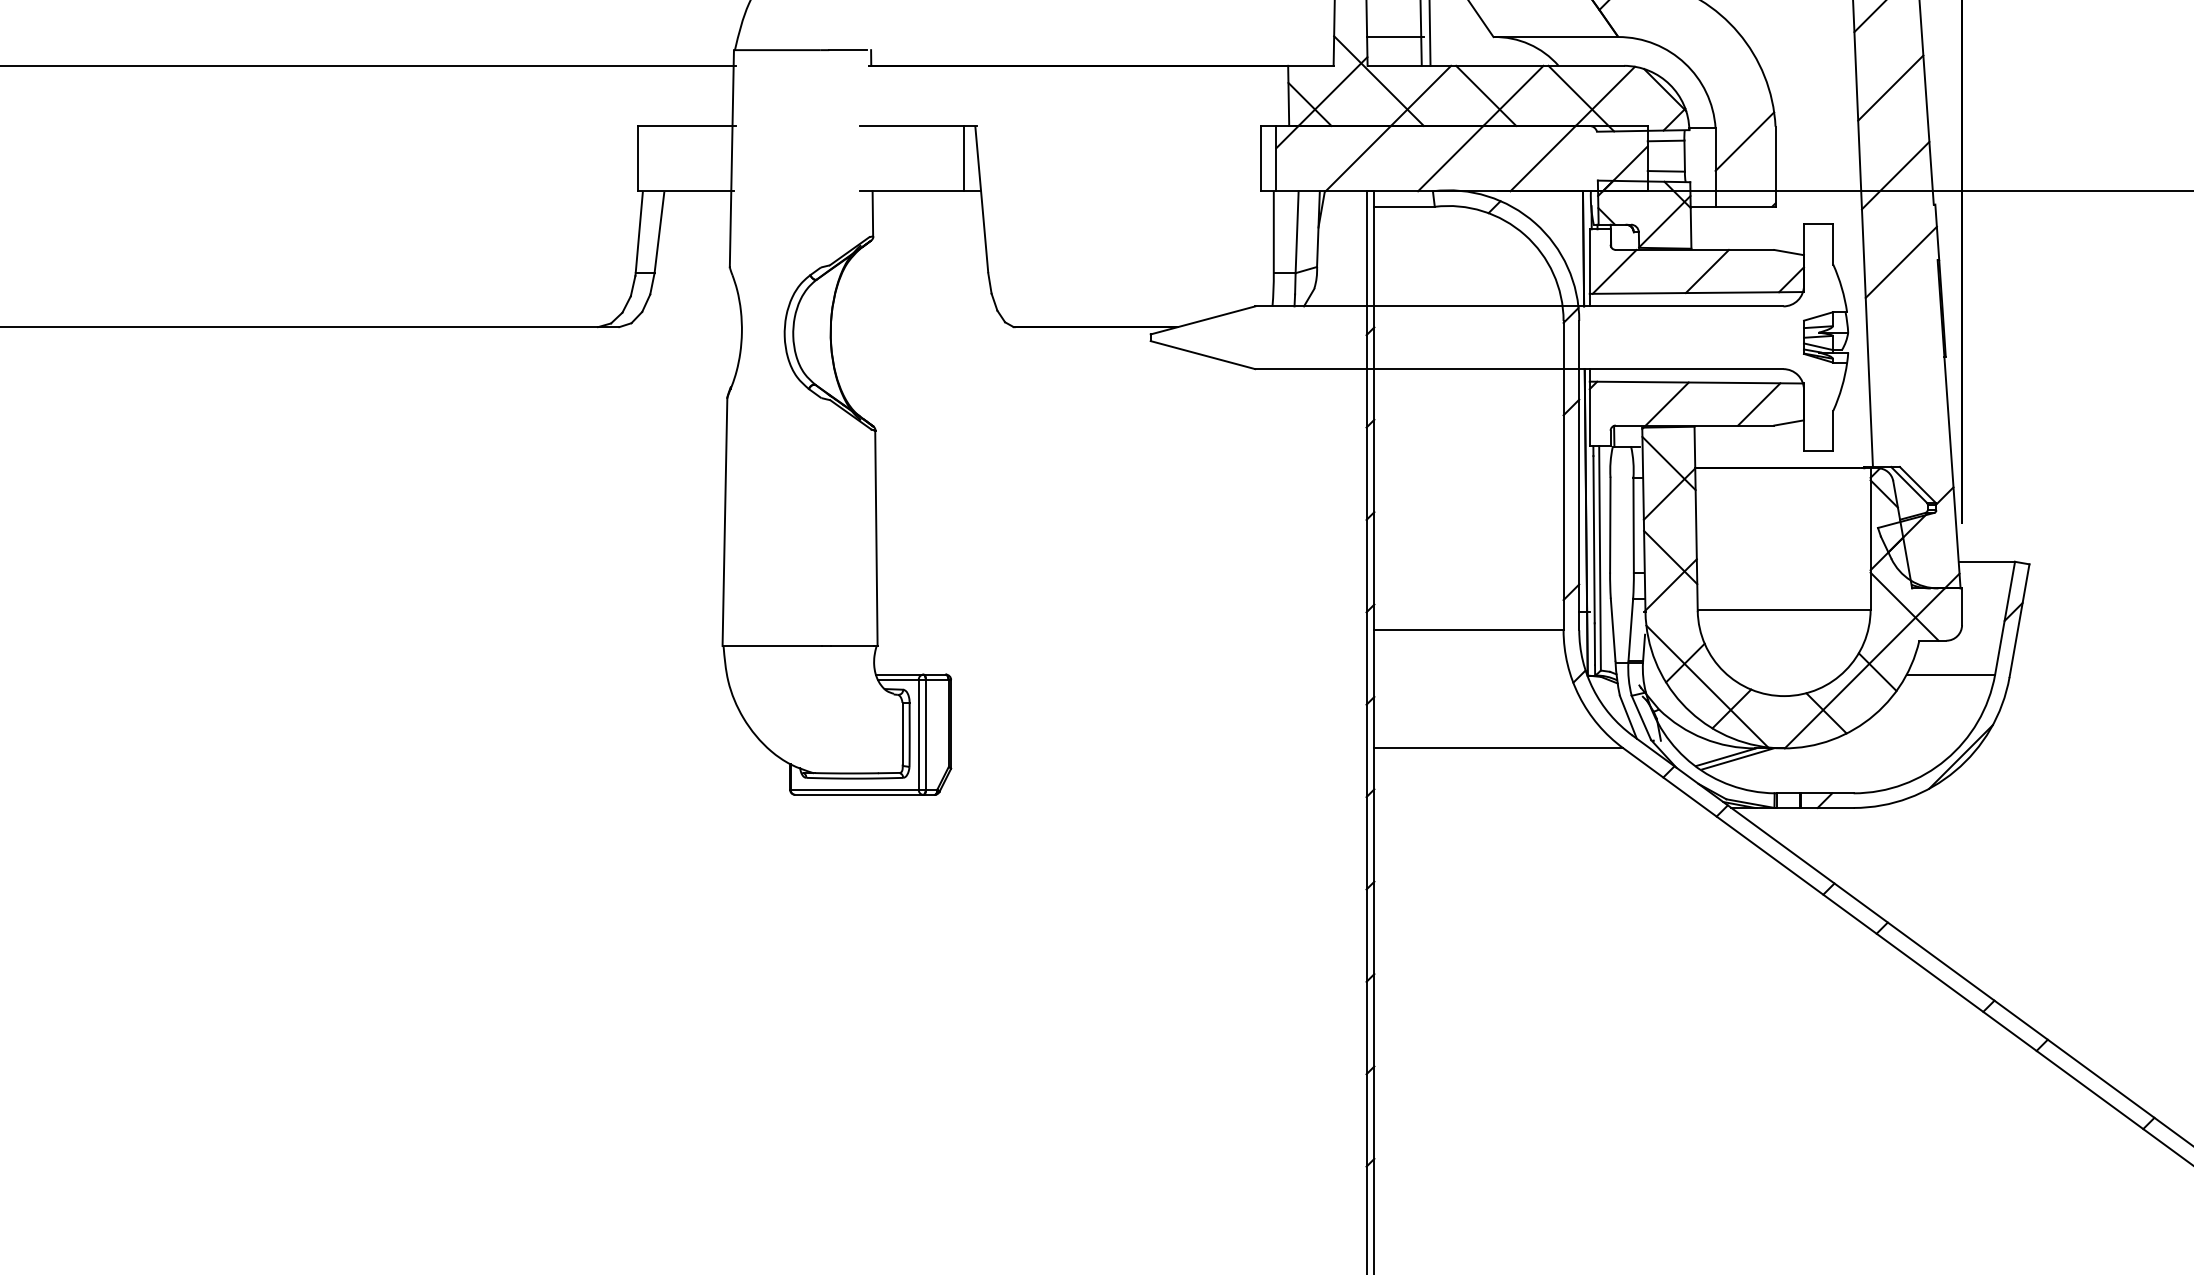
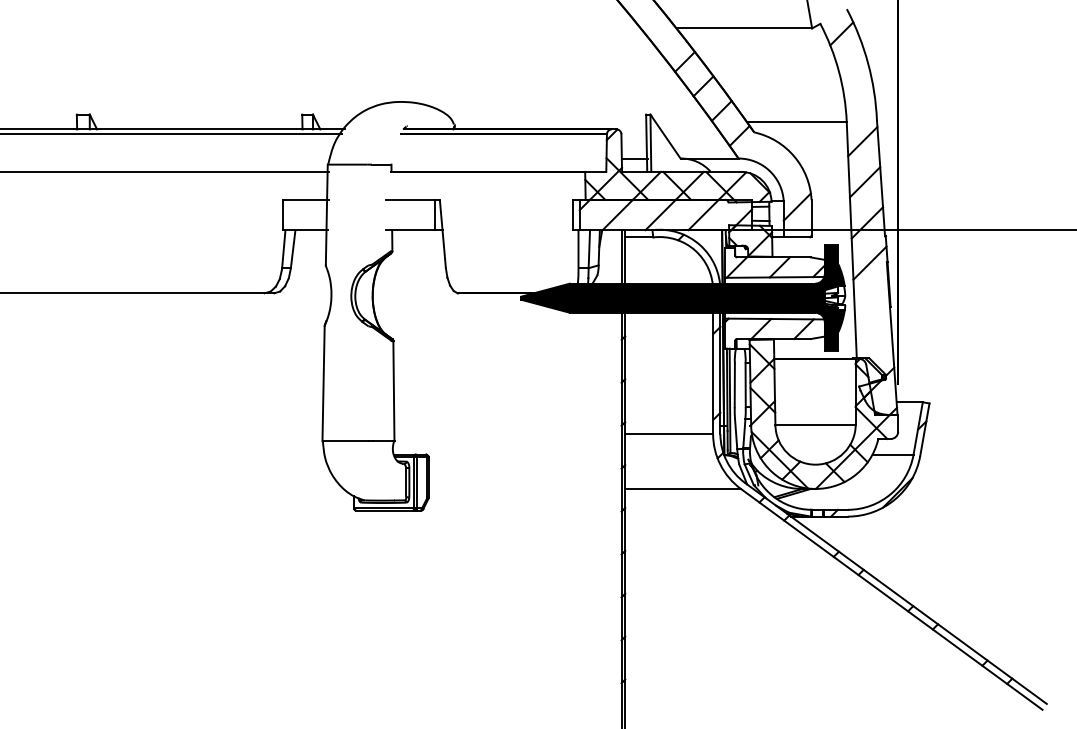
fill: (1497, 338) -> (682, 298), added

